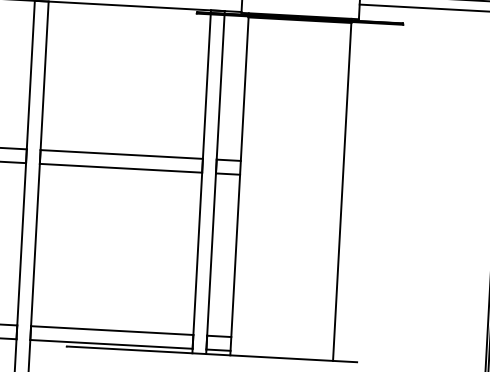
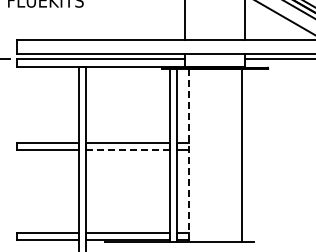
line: (120, 167) -> (127, 149), solid -> dashed
line: (238, 186) -> (188, 155), solid -> dashed

